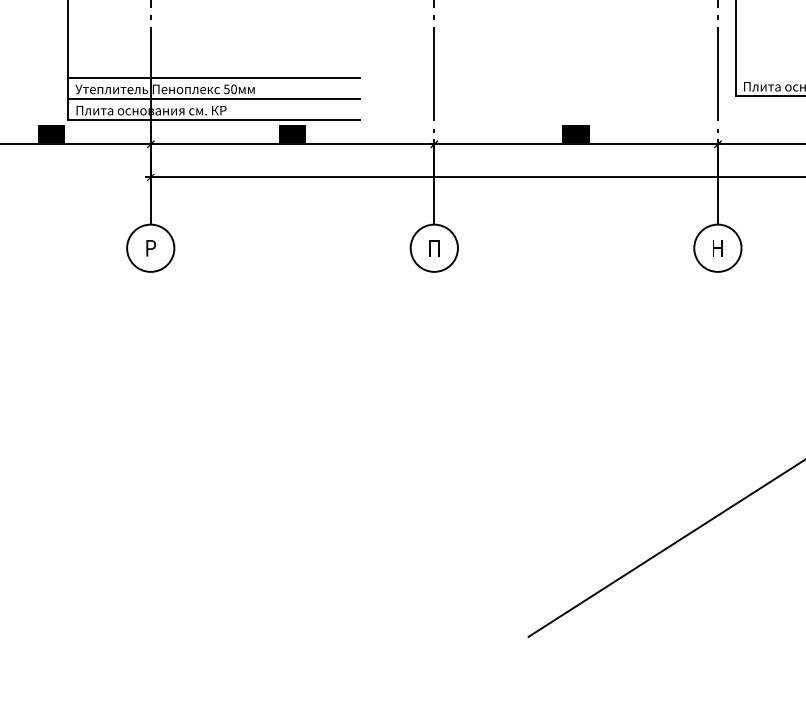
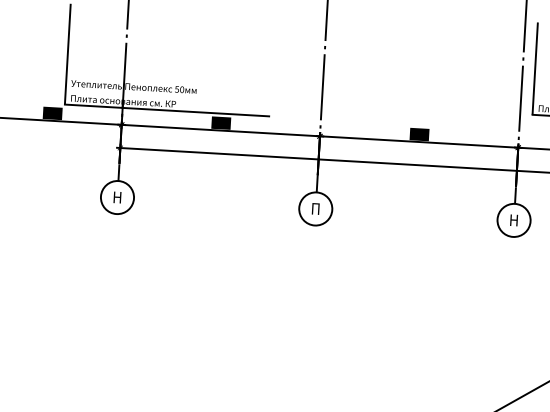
line: (214, 77) -> (168, 80), removed
line: (214, 98) -> (168, 95), removed
text: (150, 248) -> (117, 197), Р -> Н

